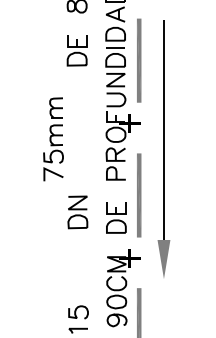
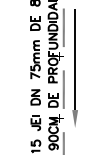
part: (53, 138) -> (35, 59), moved
part: (77, 267) -> (35, 122), added

